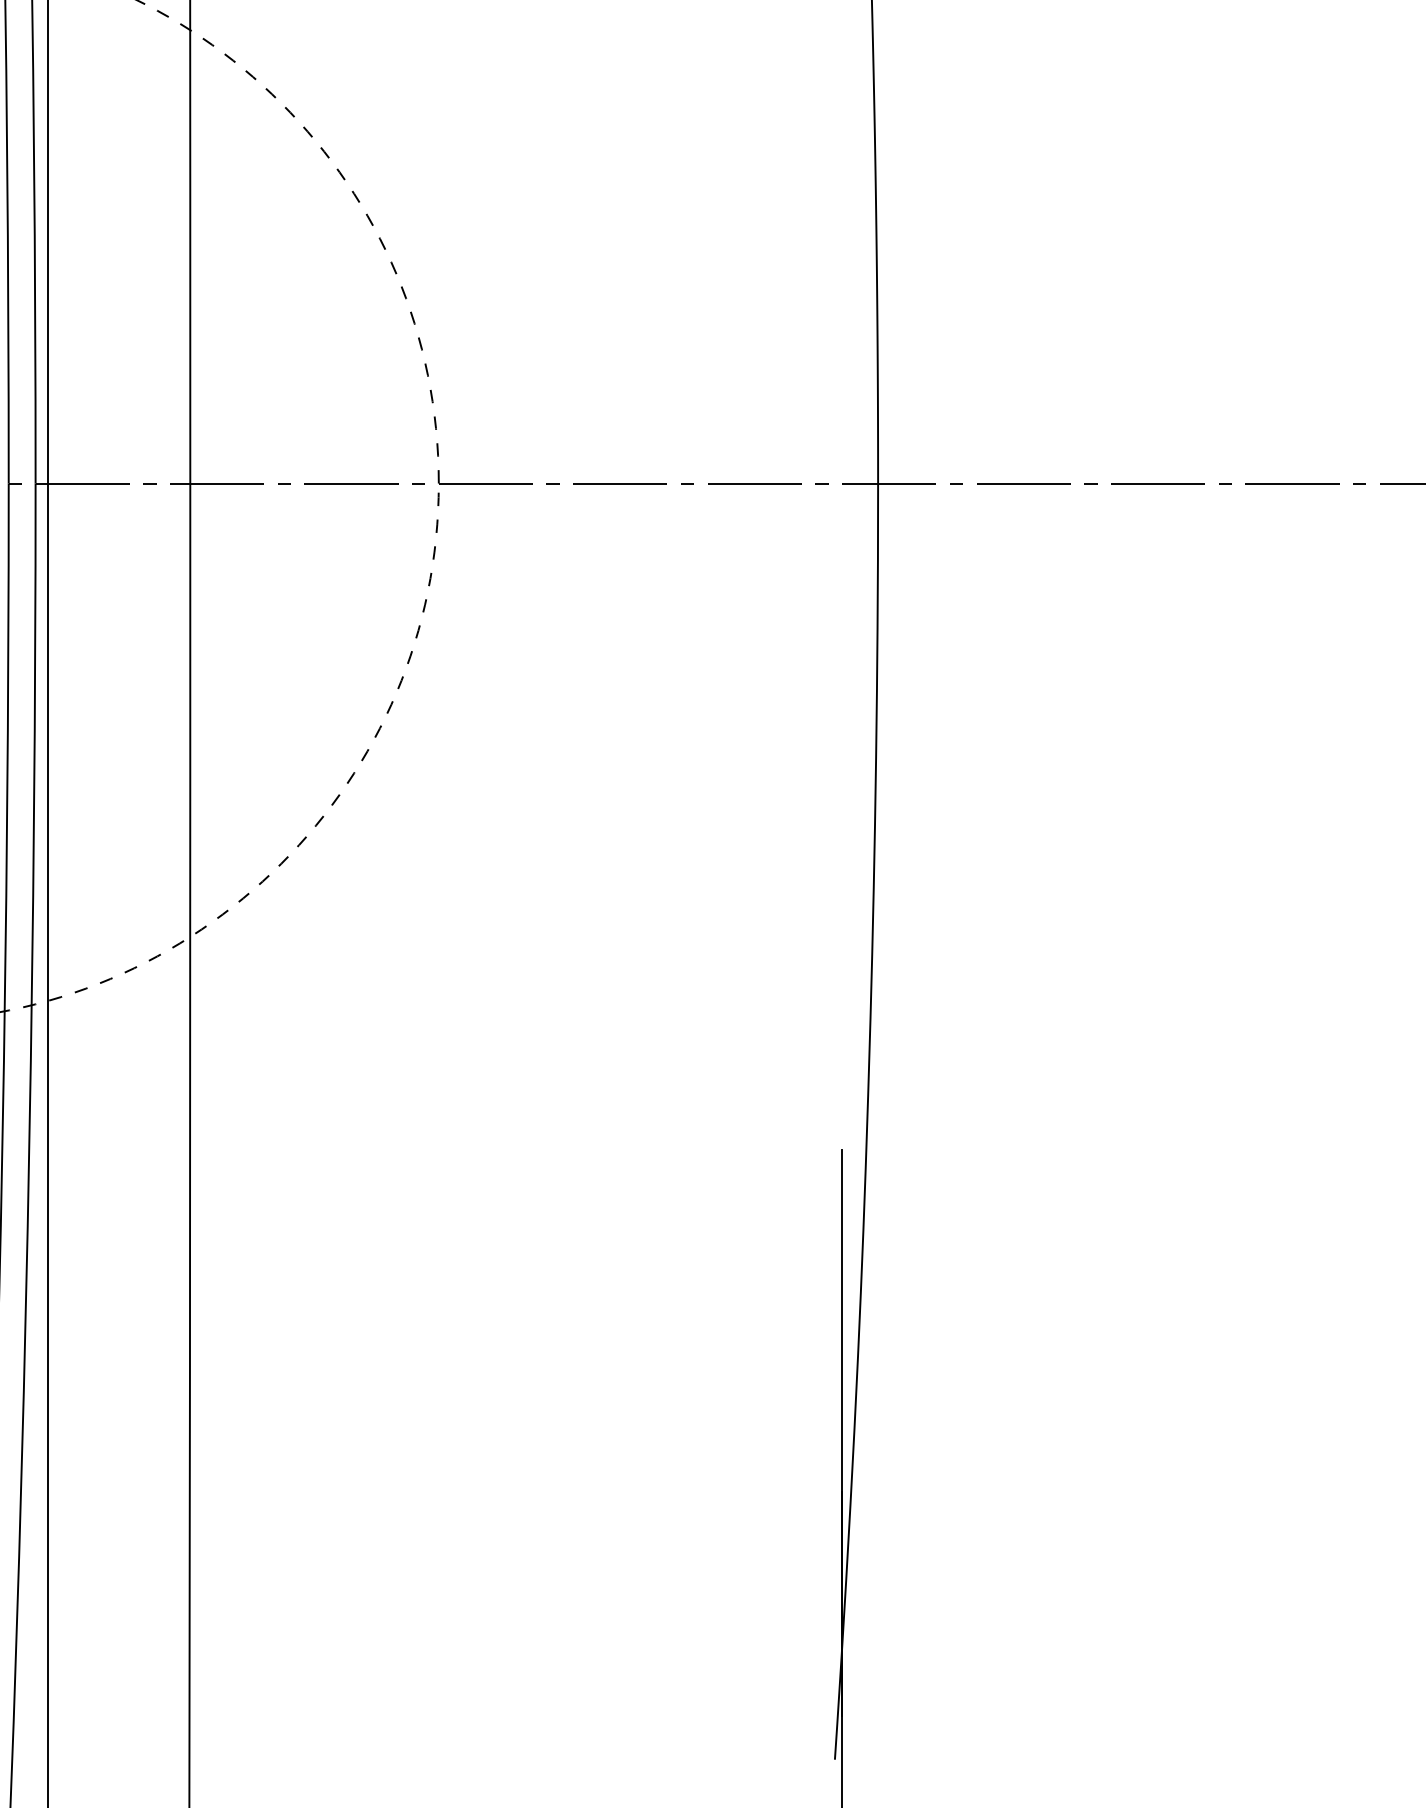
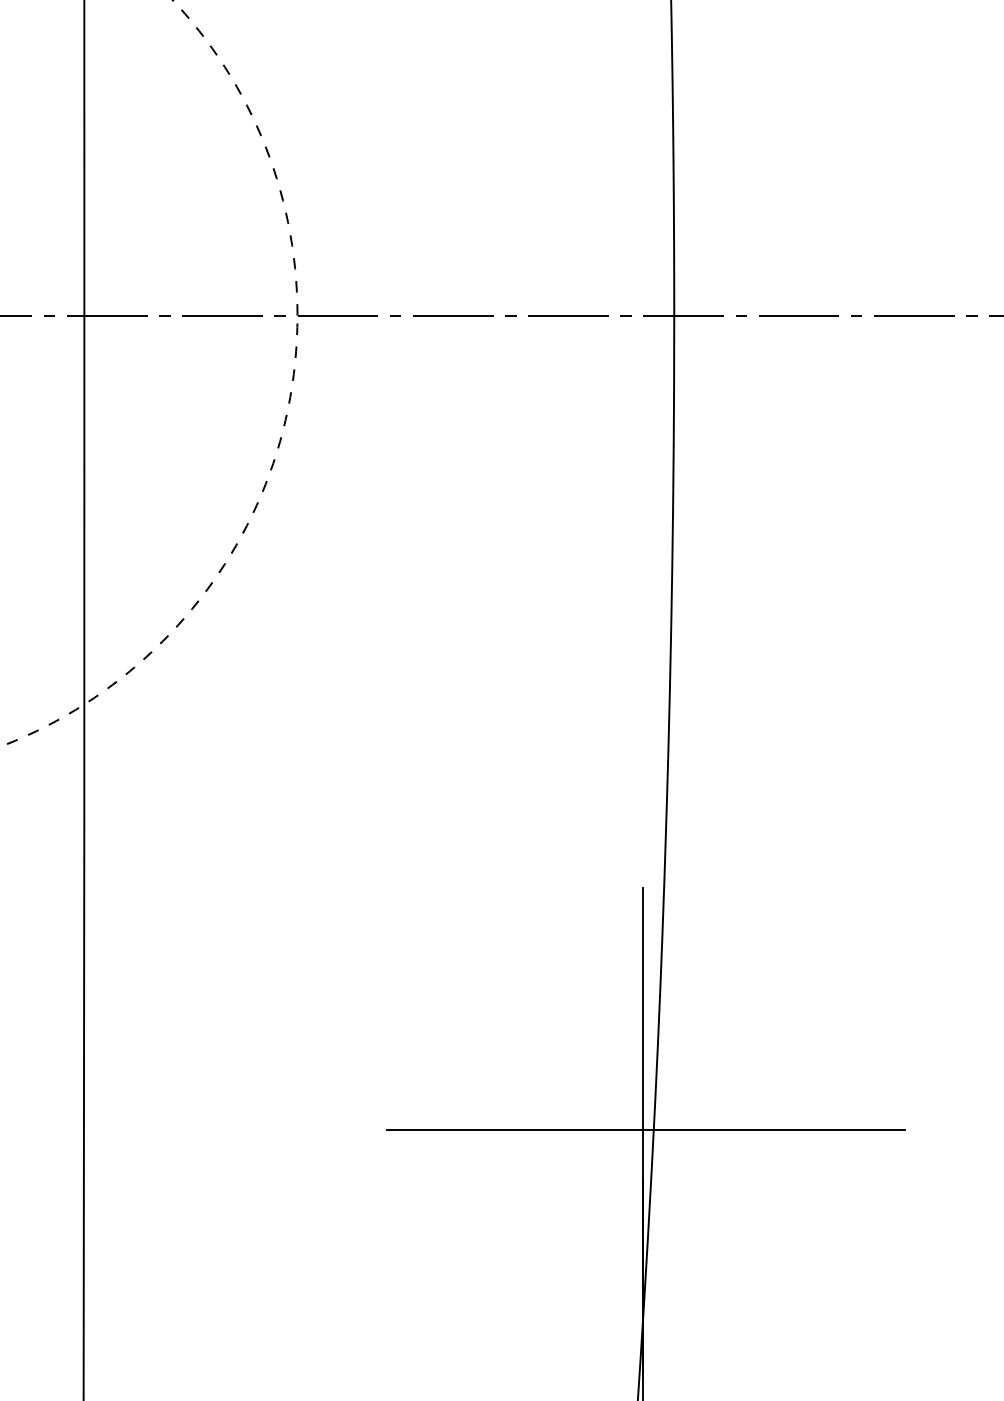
line: (844, 1433) -> (645, 1130), added

